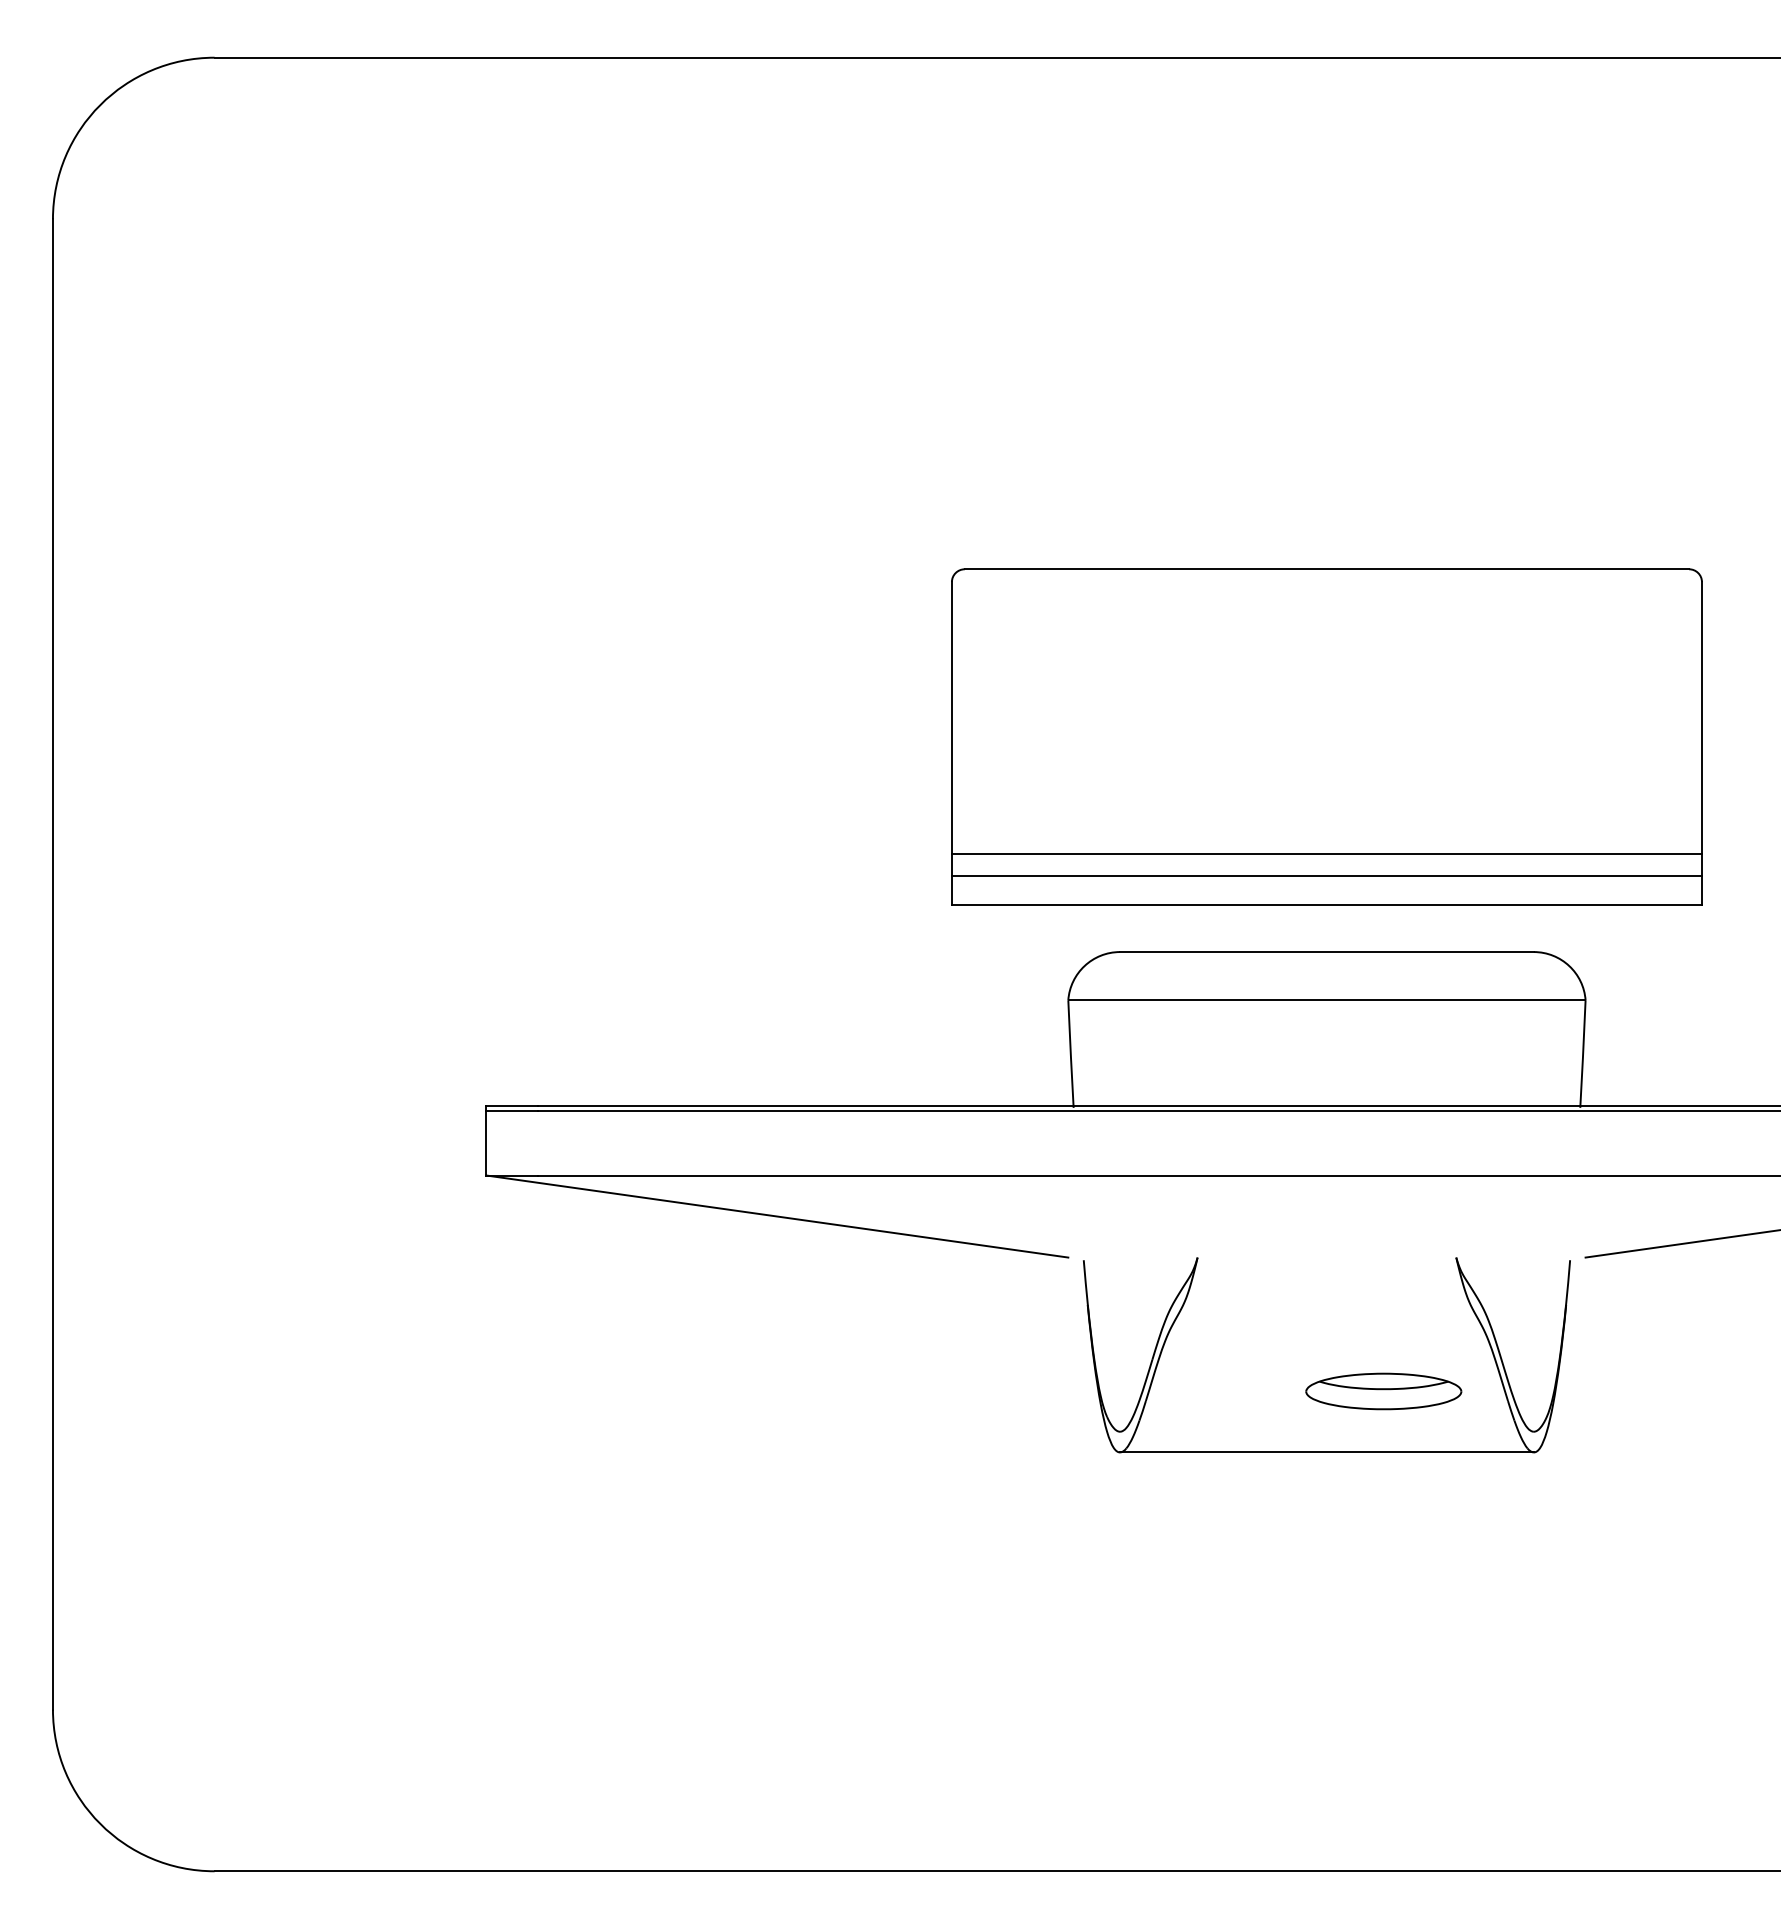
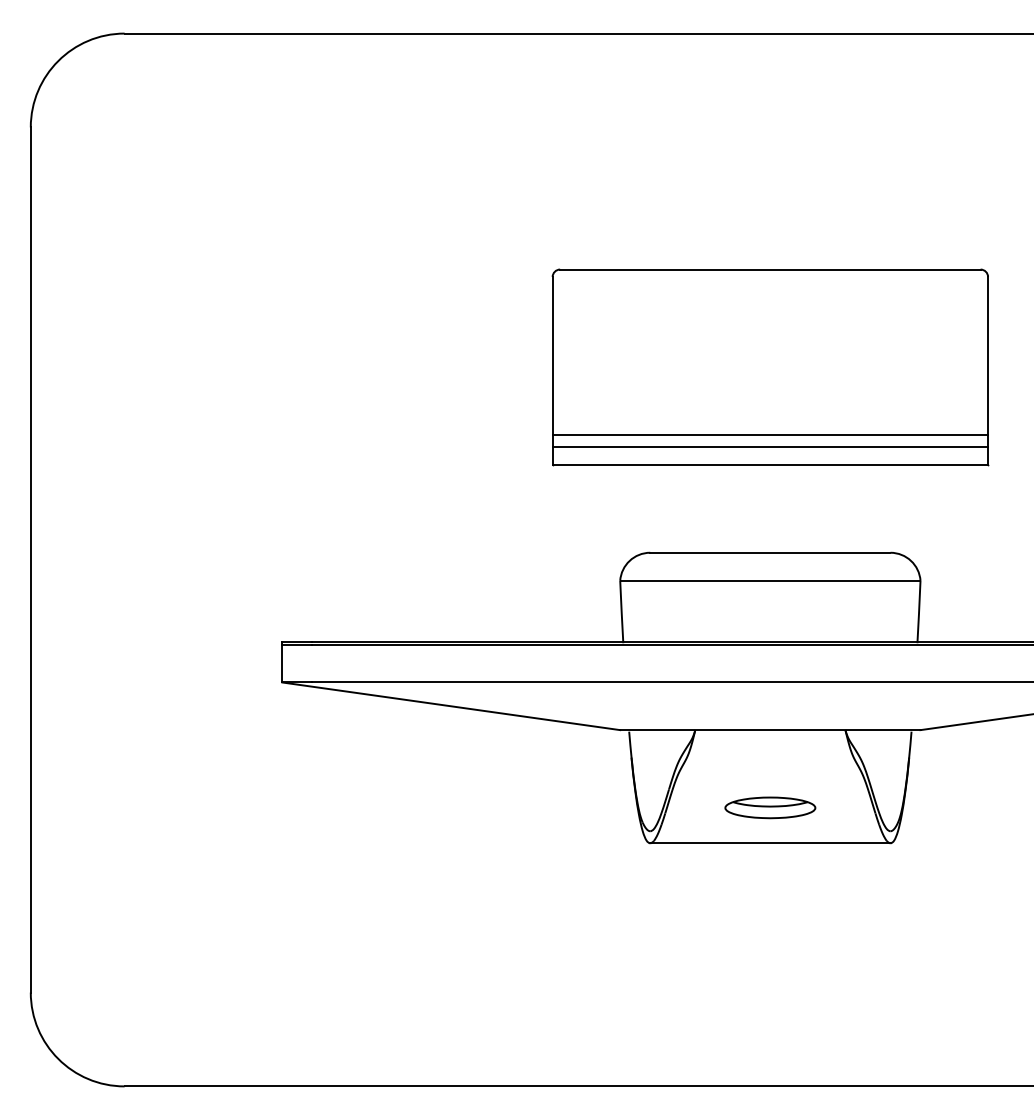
part: (1327, 737) -> (770, 367), moved
line: (1327, 1258) -> (770, 730), added
part: (1384, 1390) -> (770, 807), moved

